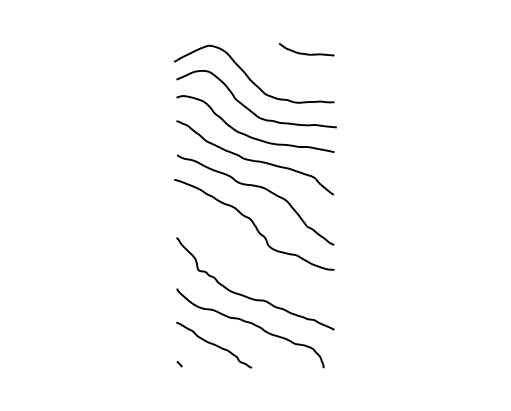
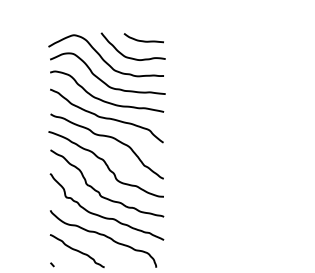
curve: (288, 76) -> (130, 57), added
curve: (244, 262) -> (99, 191), added

